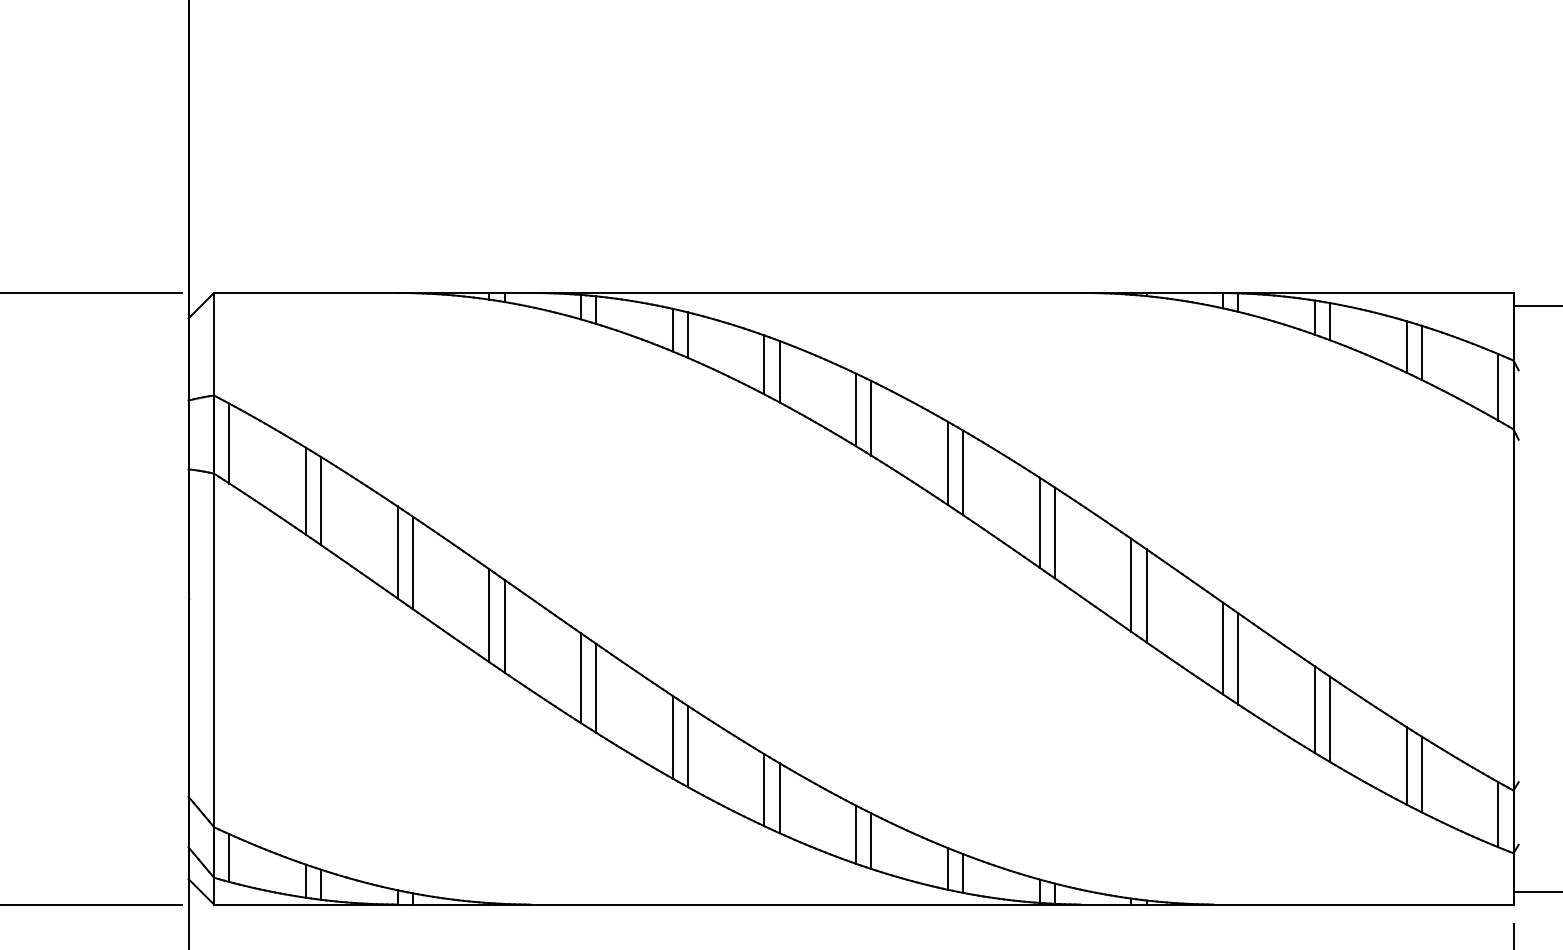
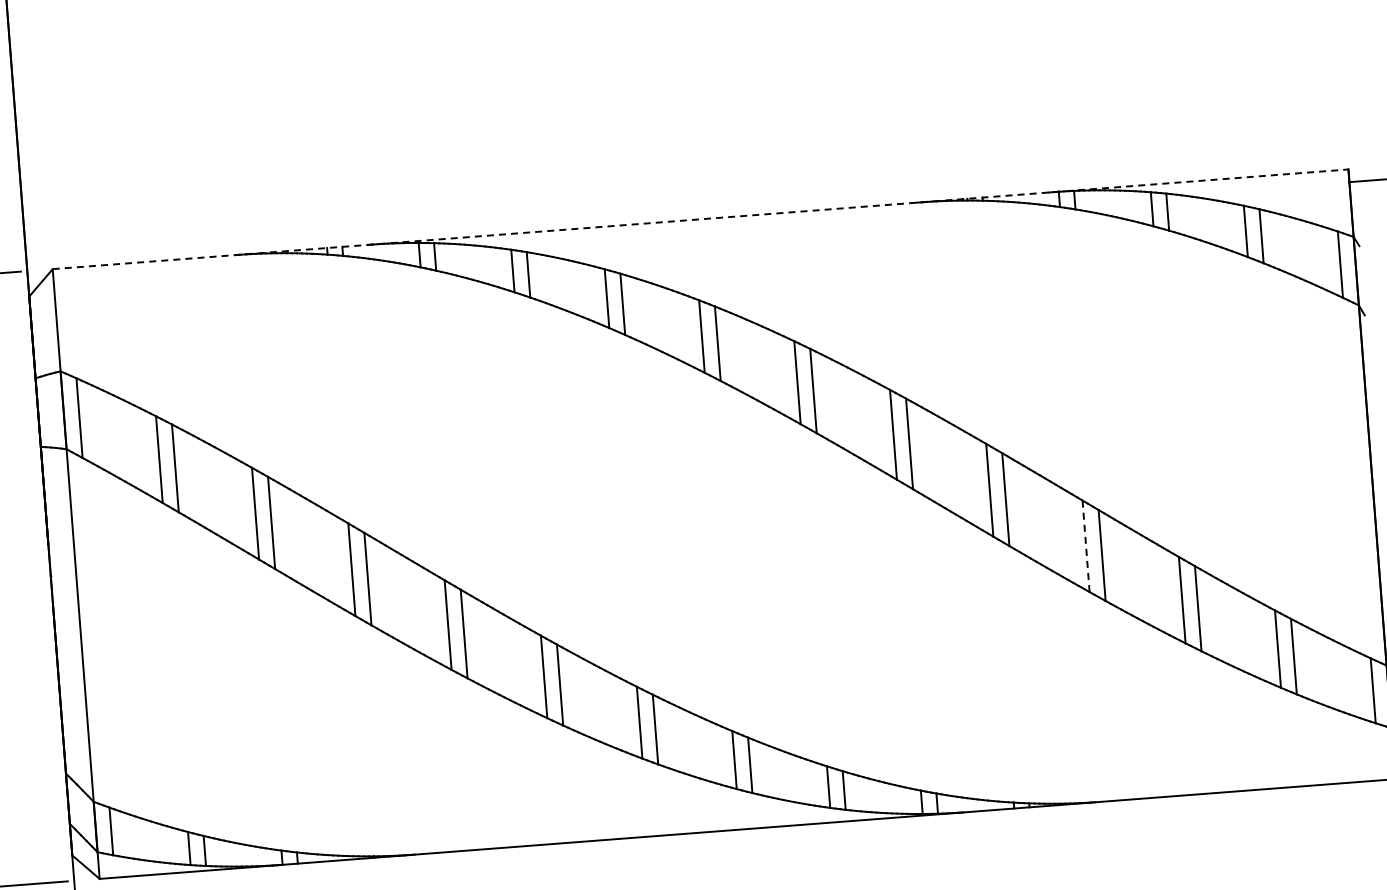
line: (863, 292) -> (700, 218), solid -> dashed
line: (1223, 648) -> (1086, 546), solid -> dashed

